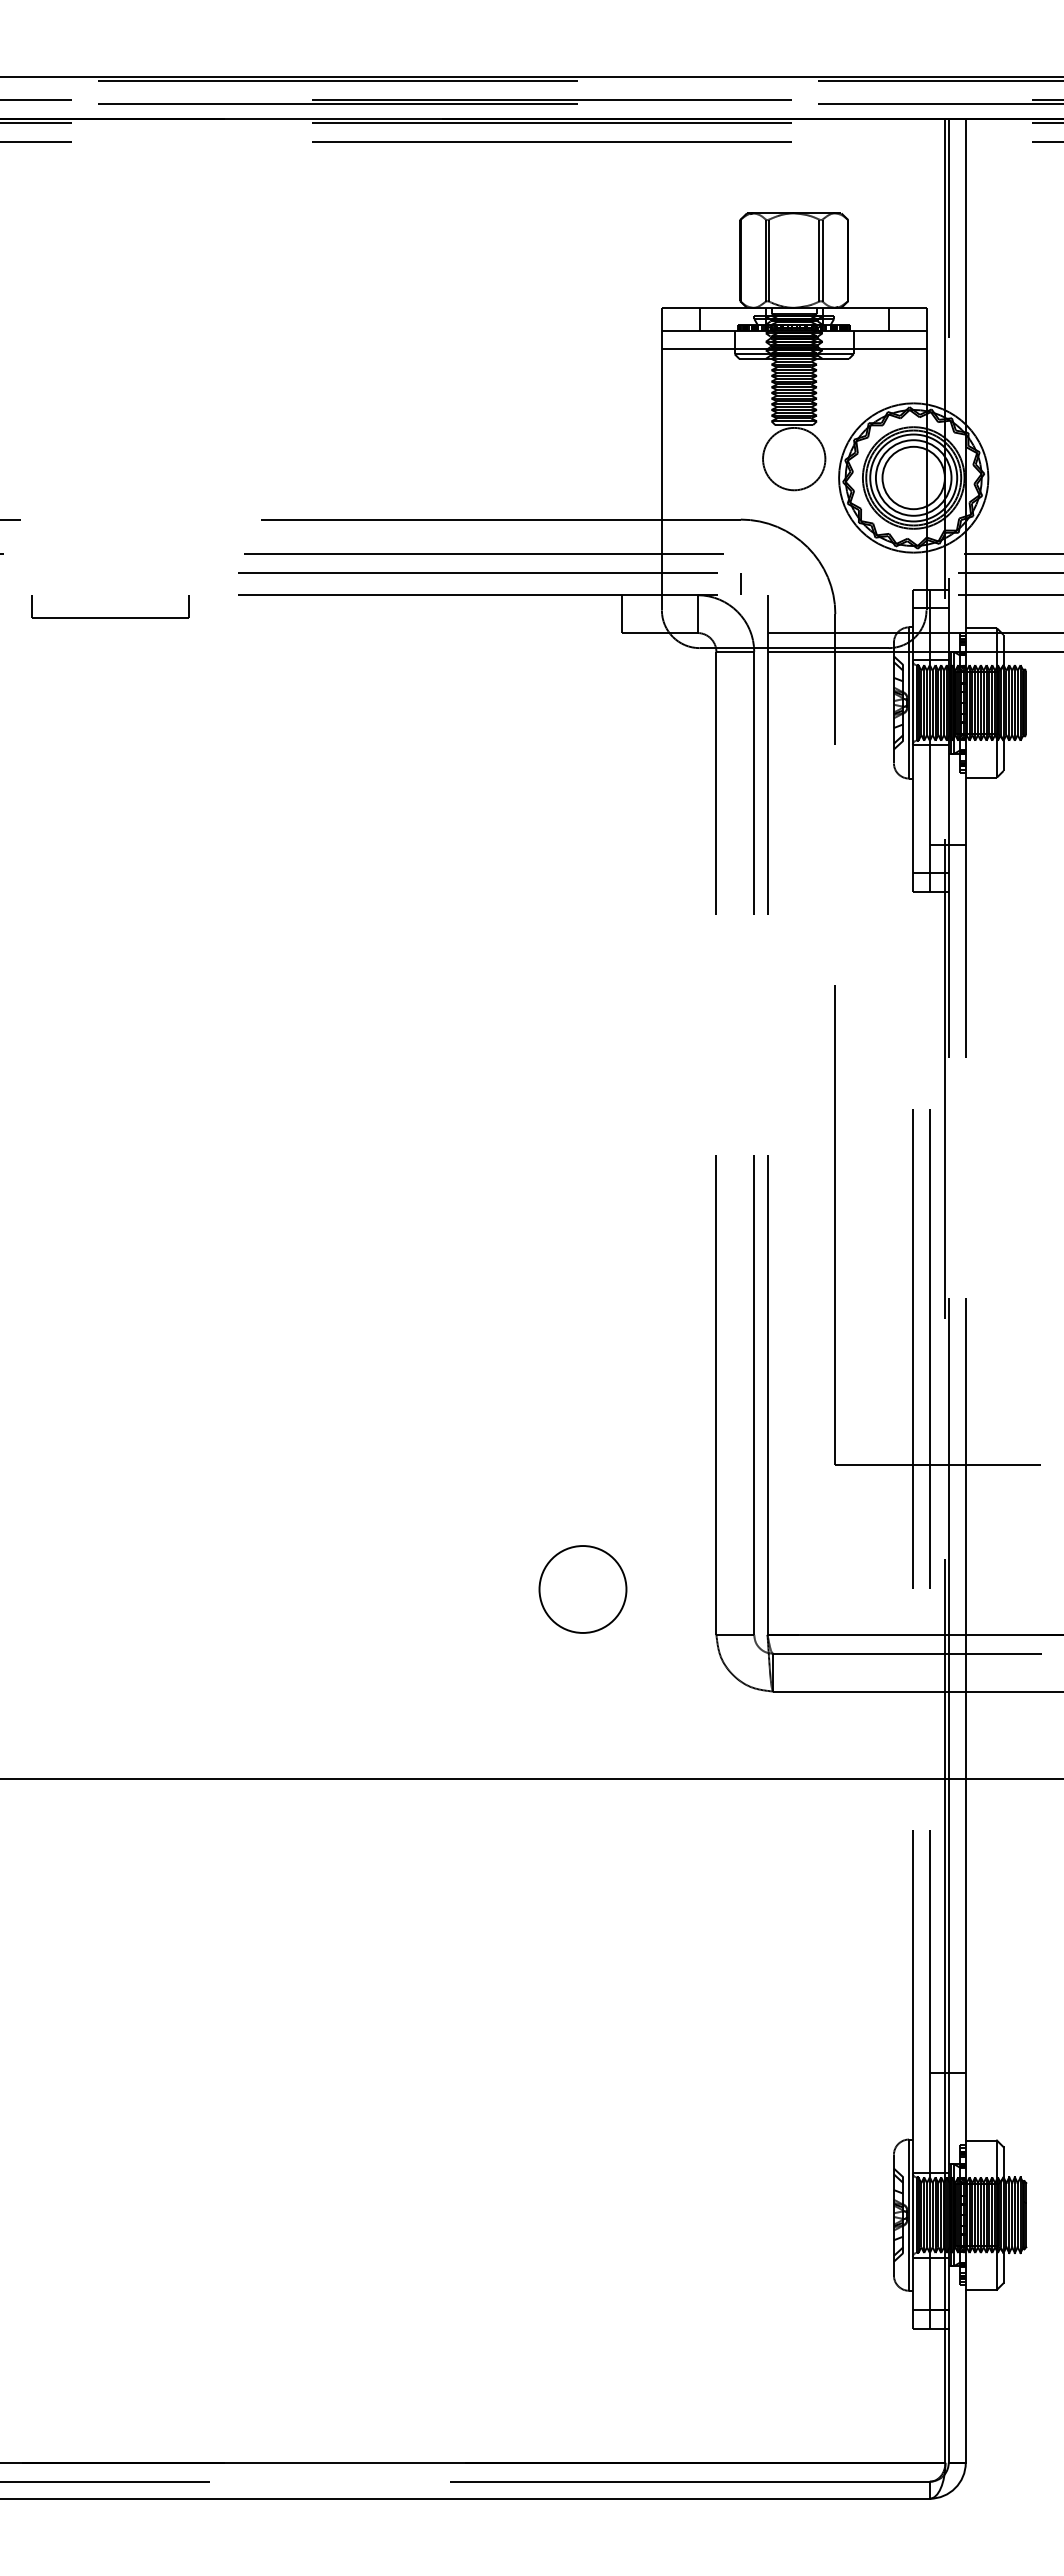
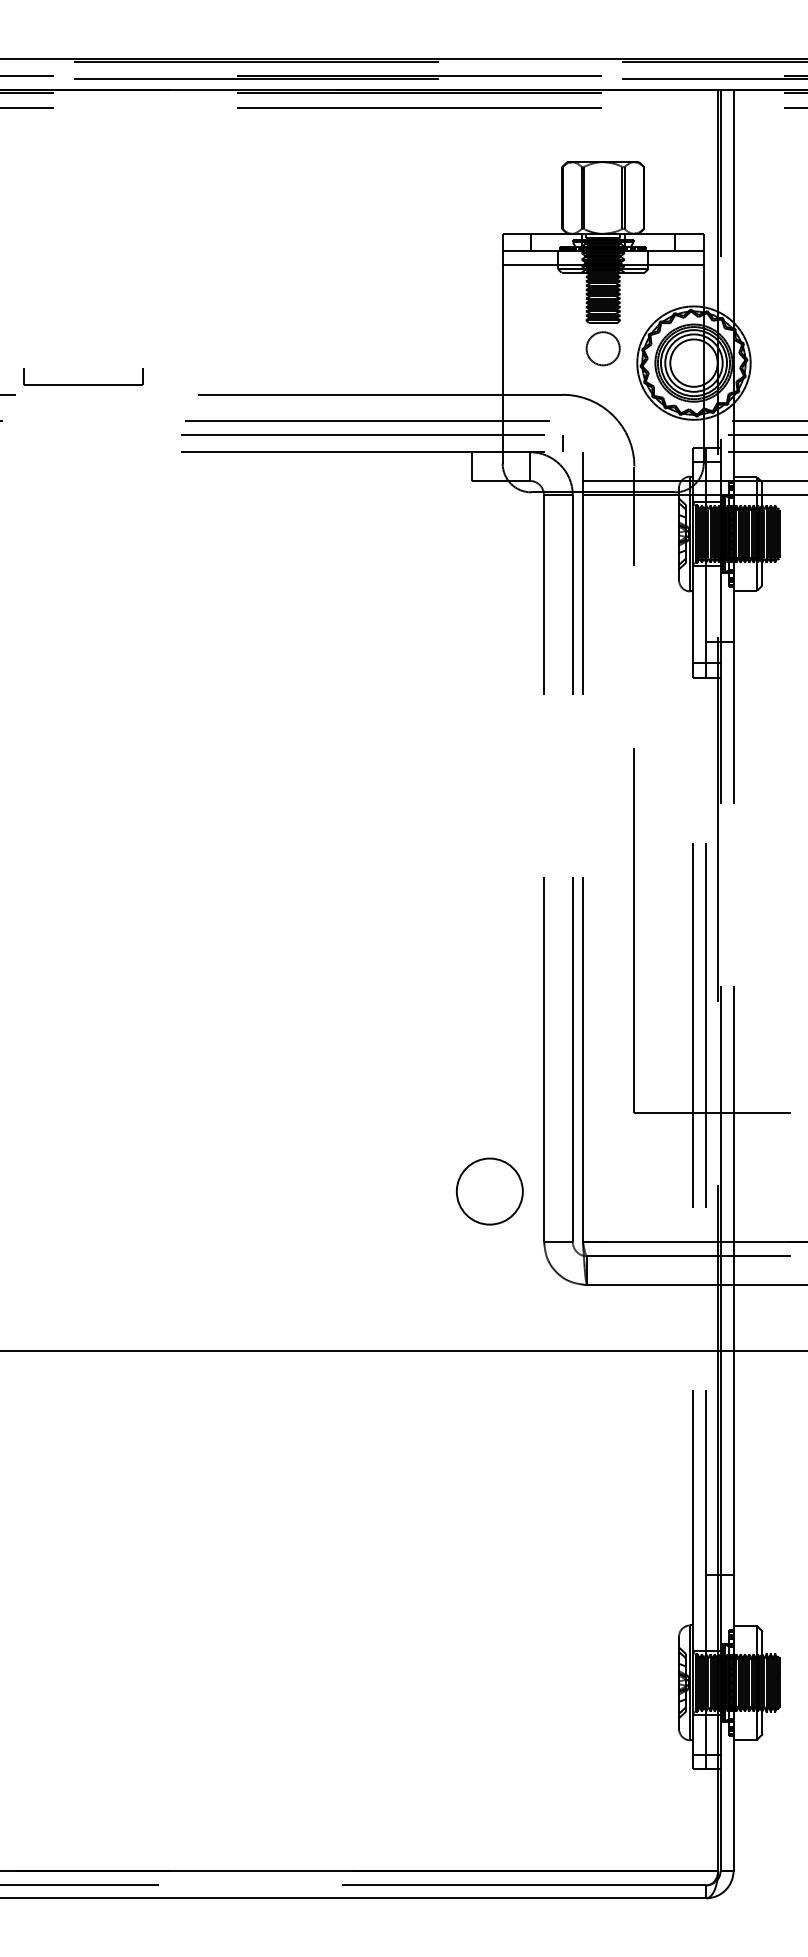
circle: (794, 458) -> (603, 348), size x0.7
part: (110, 617) -> (83, 384), moved
circle: (582, 1589) -> (489, 1191), moved

